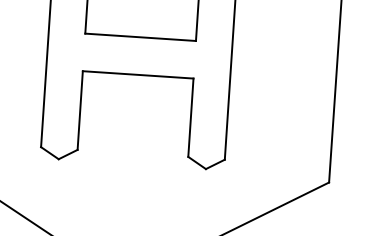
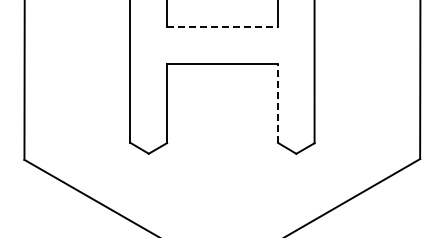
line: (140, 37) -> (222, 26), solid -> dashed
line: (190, 117) -> (277, 103), solid -> dashed

